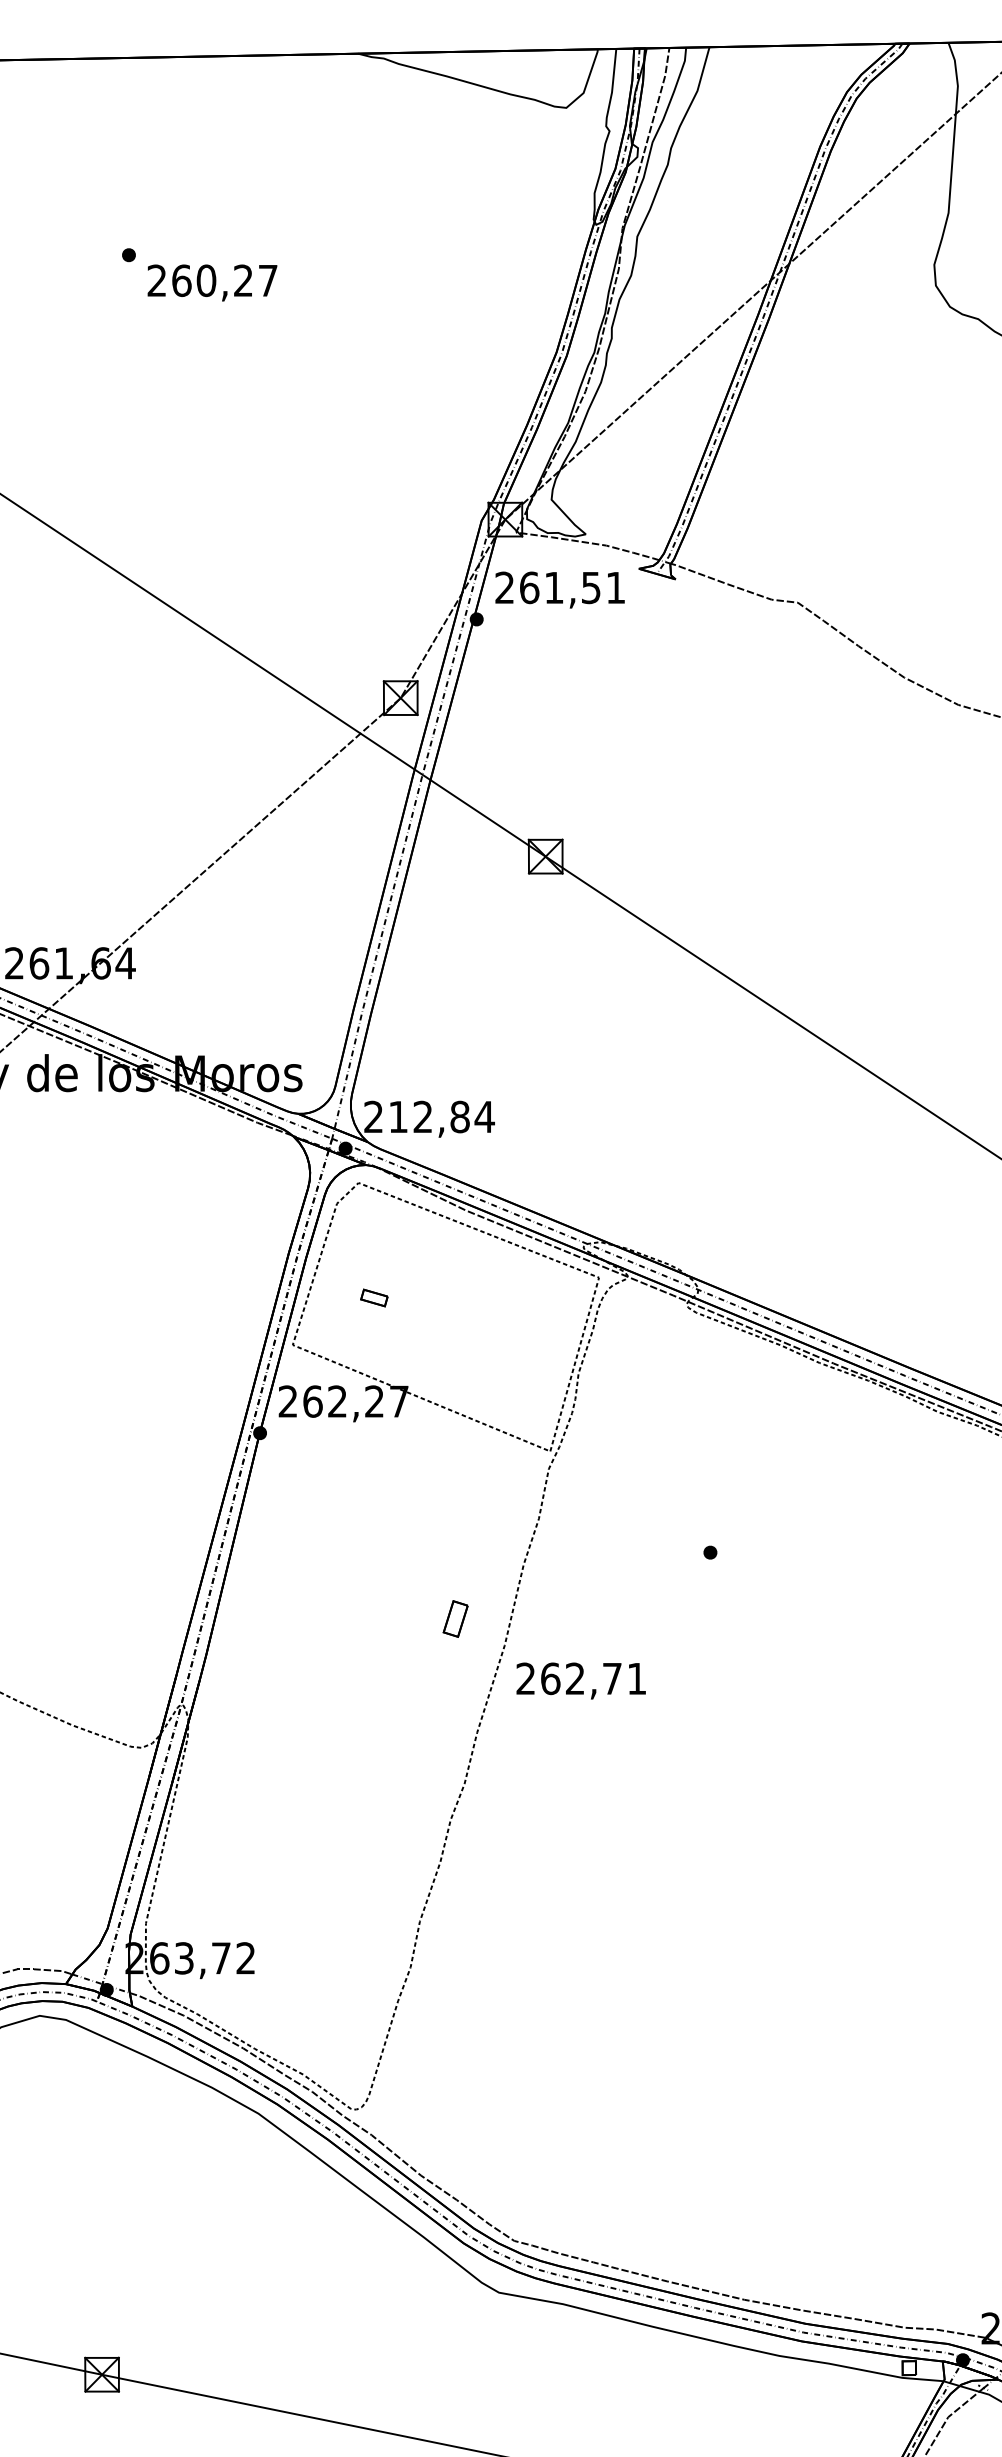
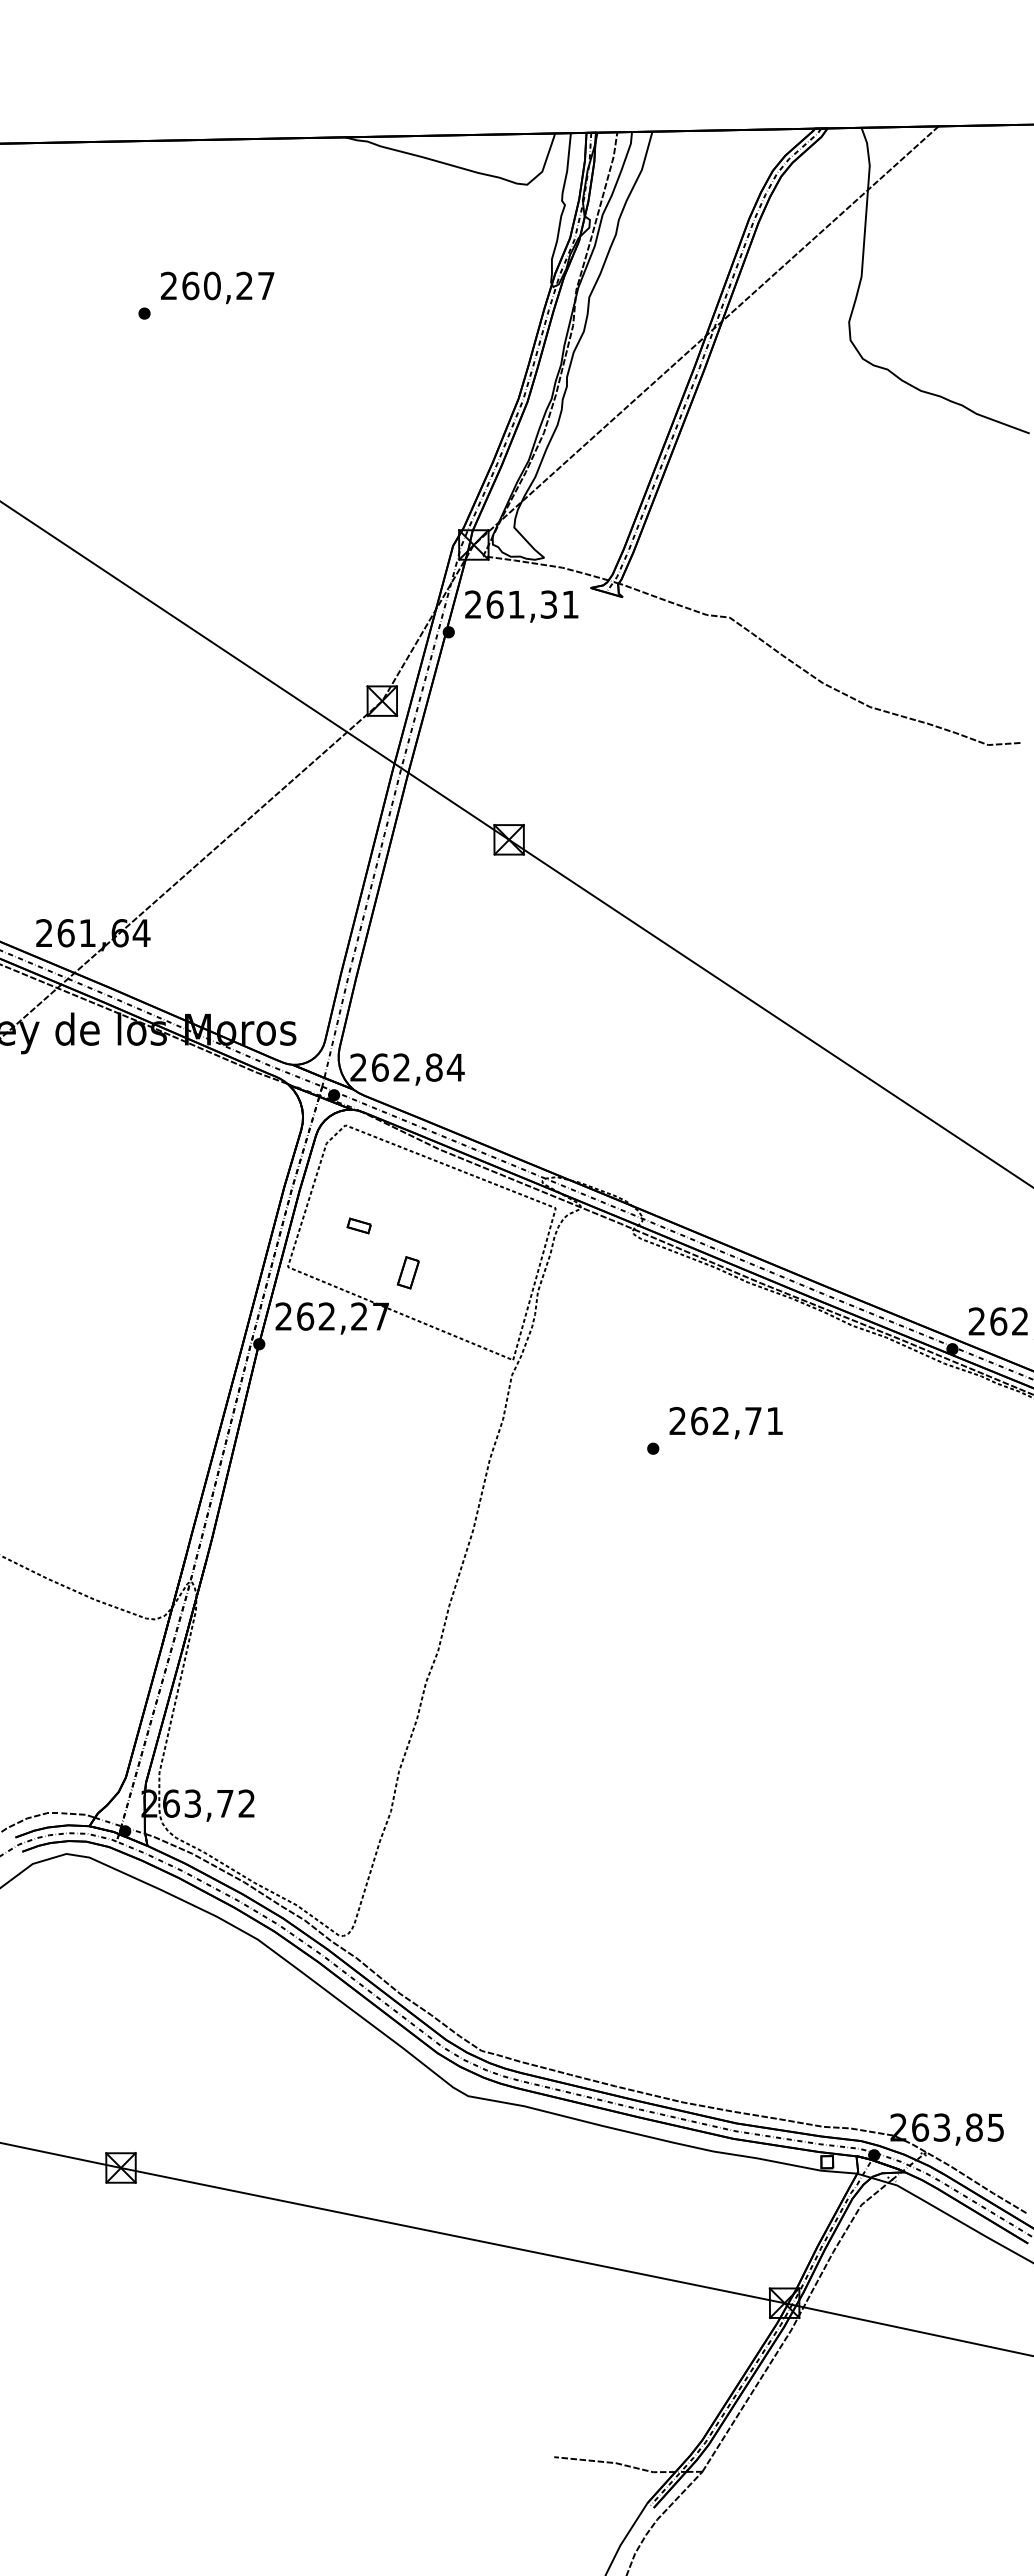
text: (212, 282) -> (217, 287), moved
text: (591, 587) -> (549, 604), 261,51 -> 261,31
text: (398, 1116) -> (380, 1067), 212,84 -> 262,84
part: (454, 1618) -> (407, 1272), moved
text: (580, 1681) -> (725, 1423), moved

